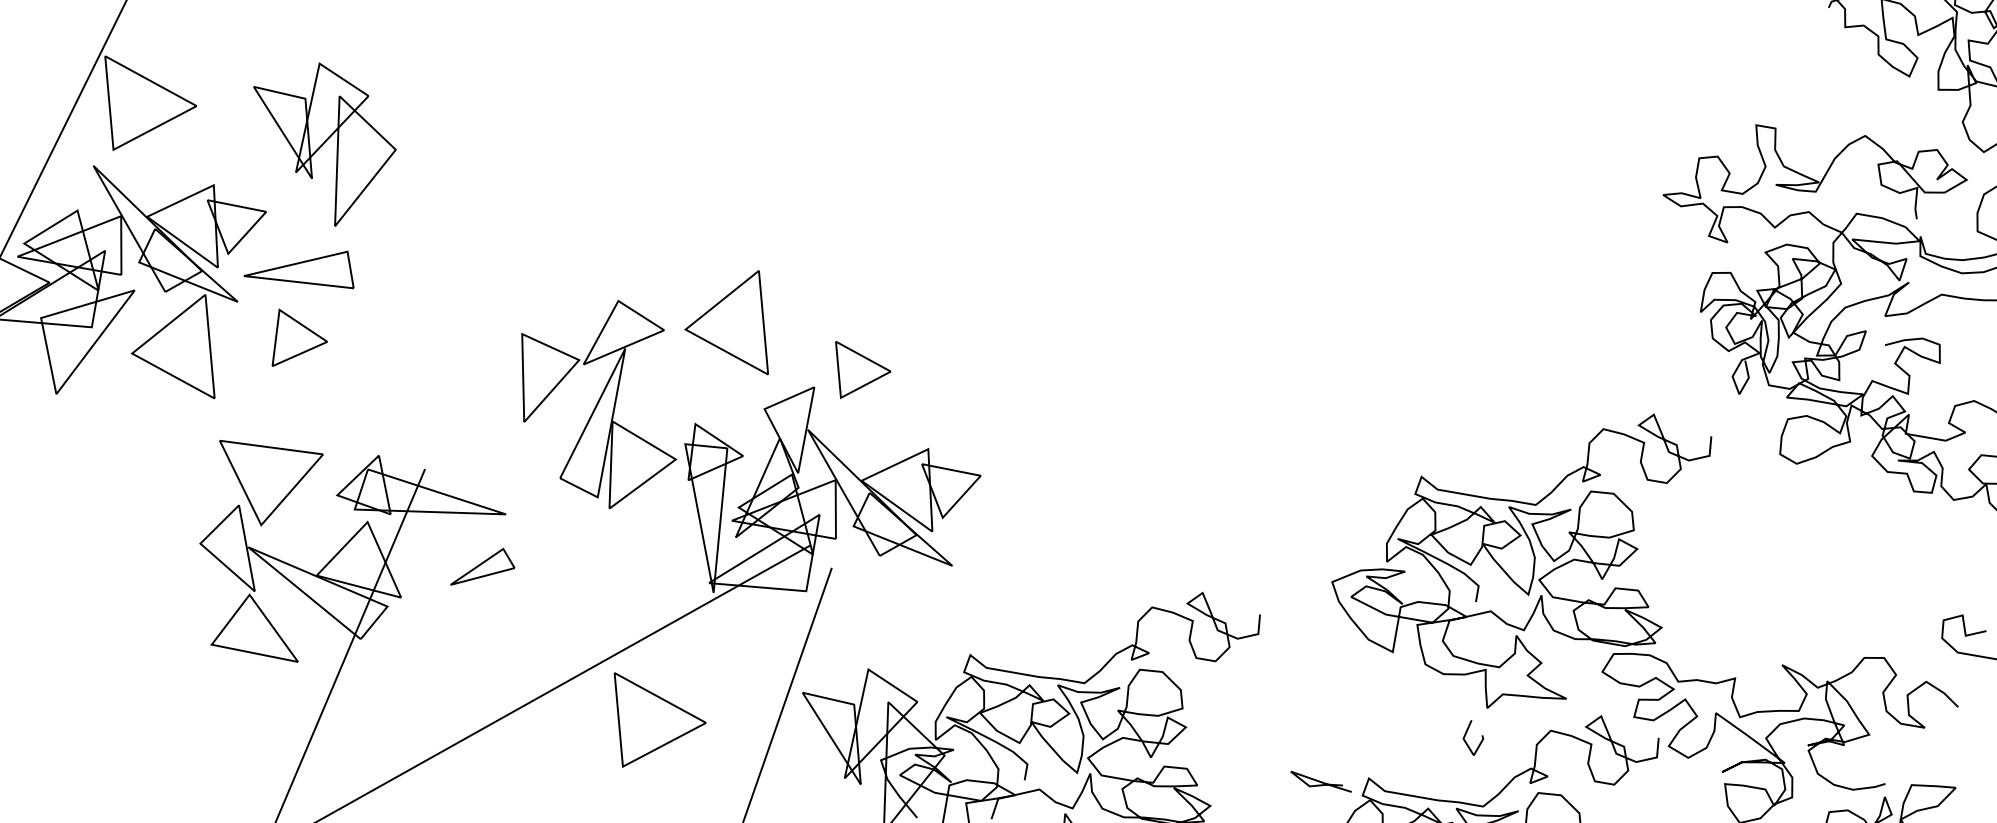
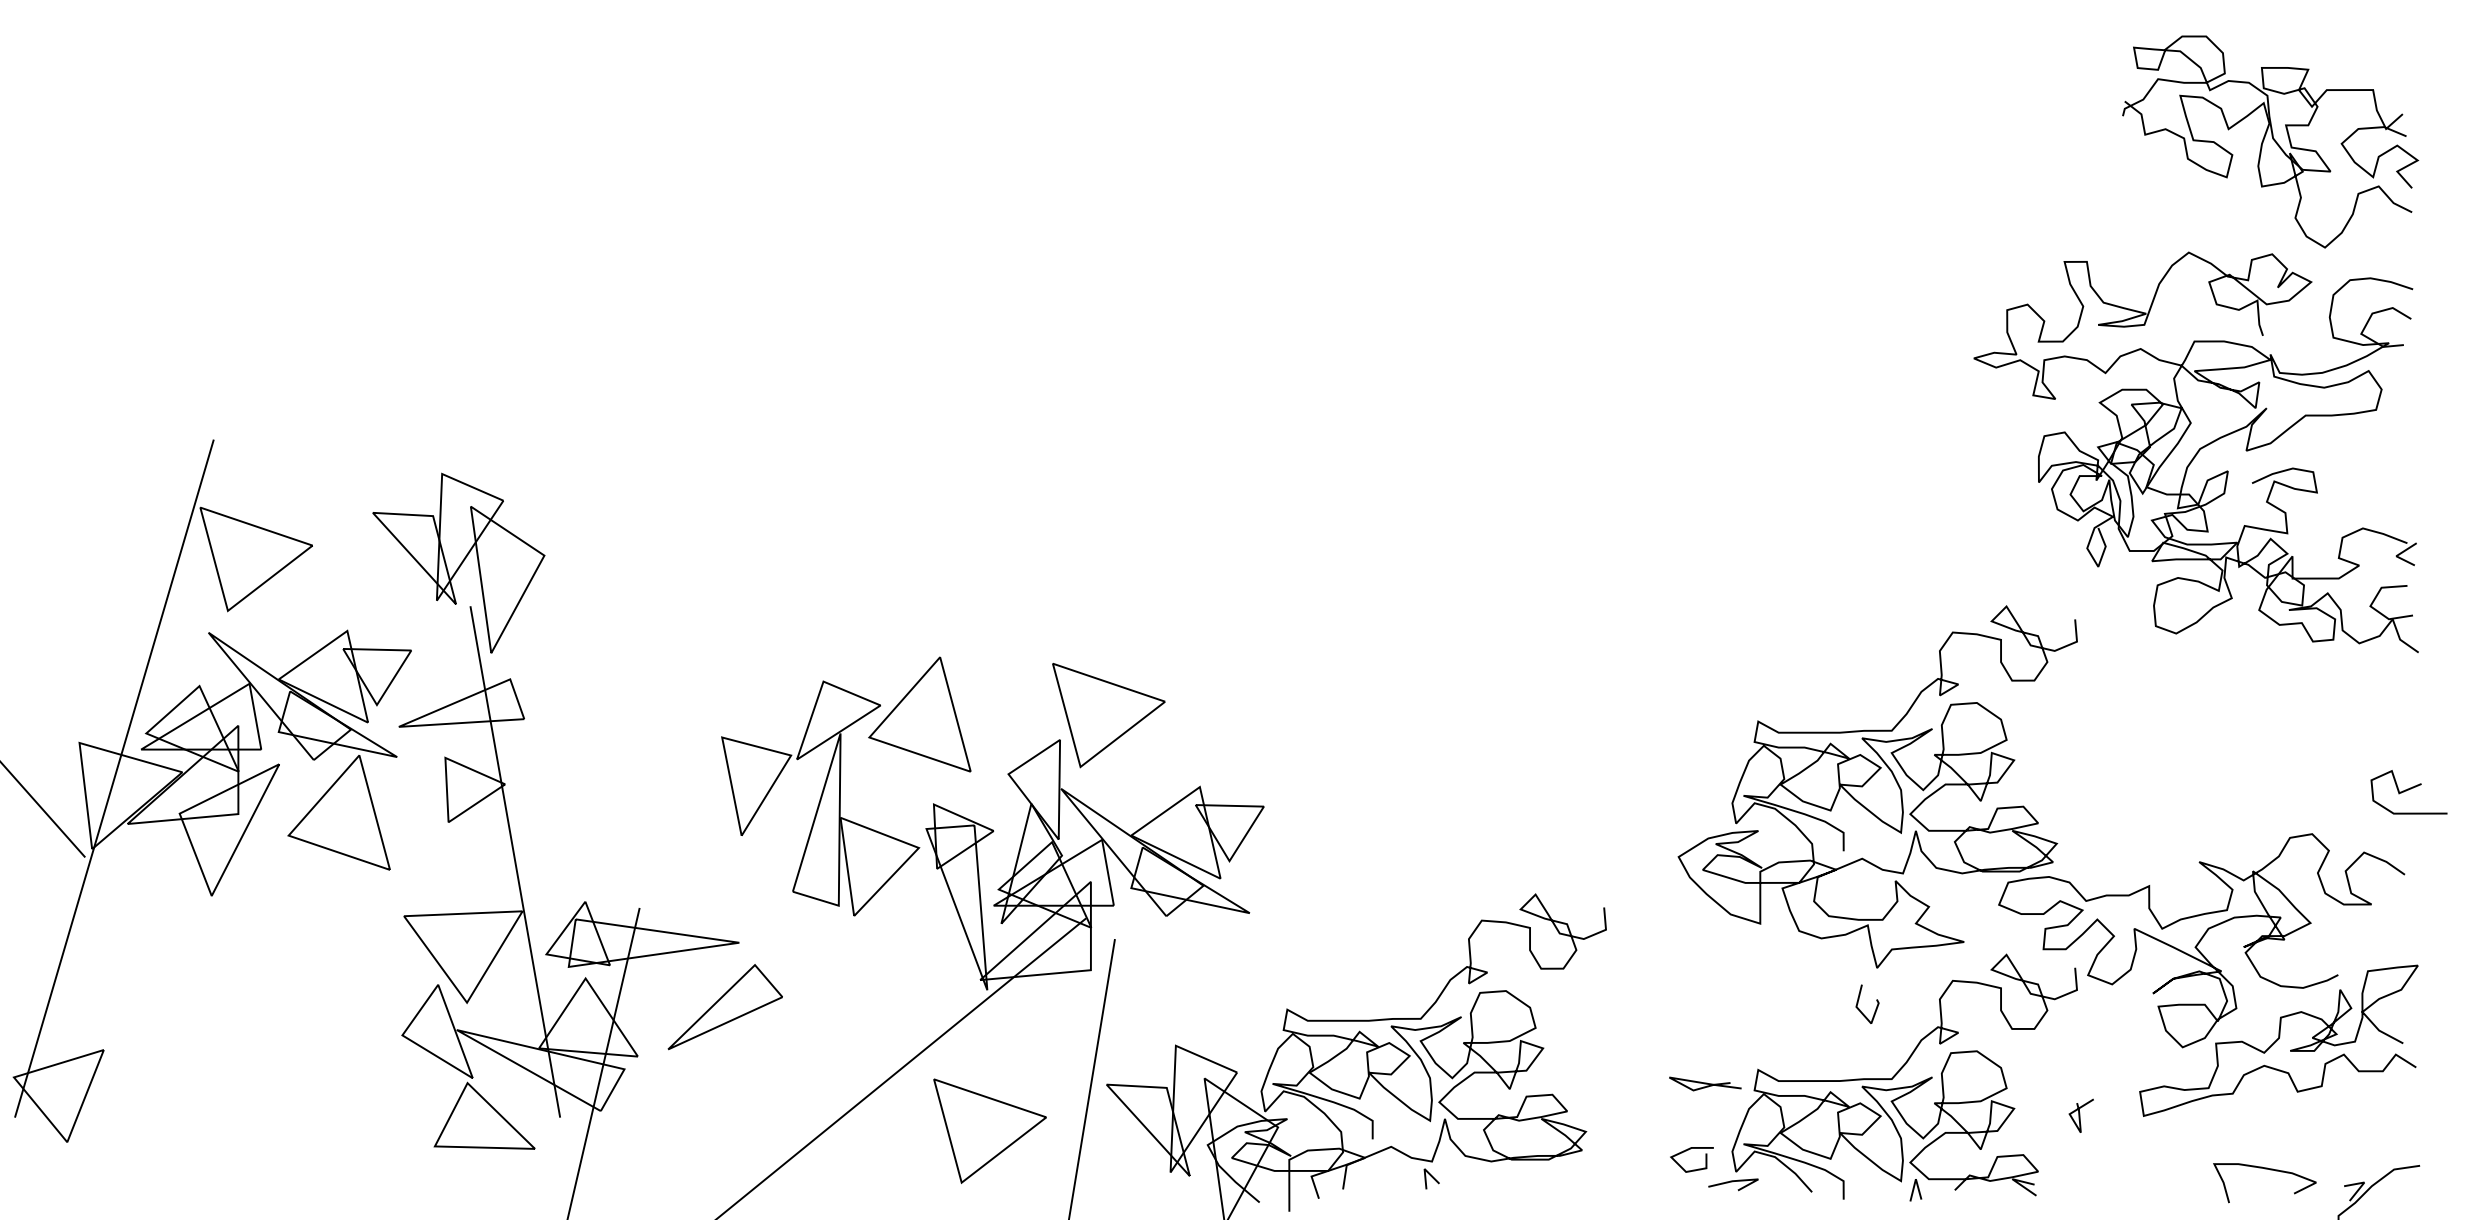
part: (732, 317) -> (919, 714), moved
part: (860, 373) -> (1108, 715), size x1.67
line: (324, 410) -> (515, 861), added
part: (483, 568) -> (724, 1007), size x1.67
part: (654, 725) -> (989, 1130), moved

